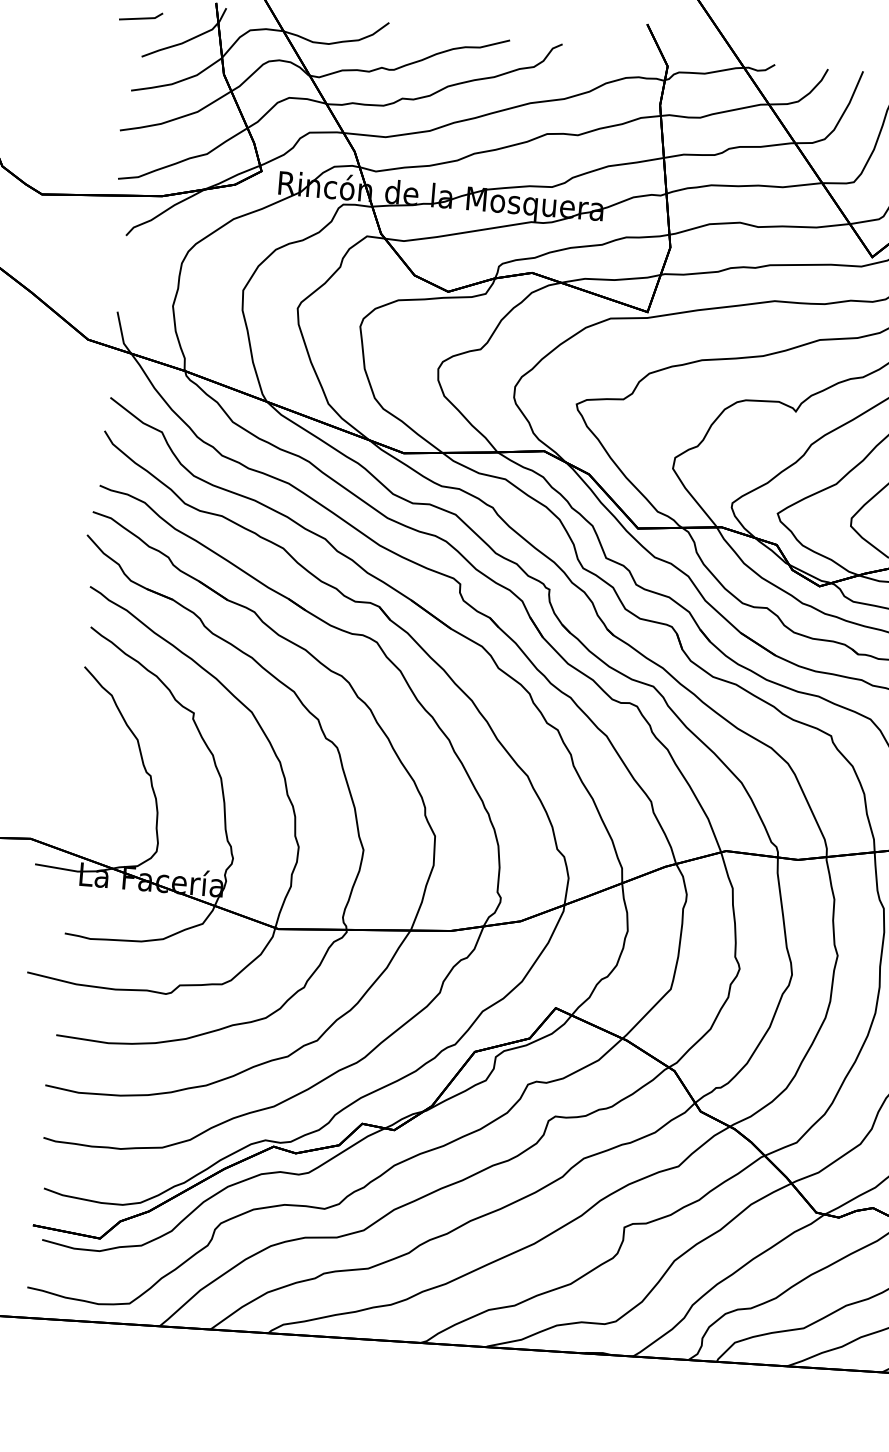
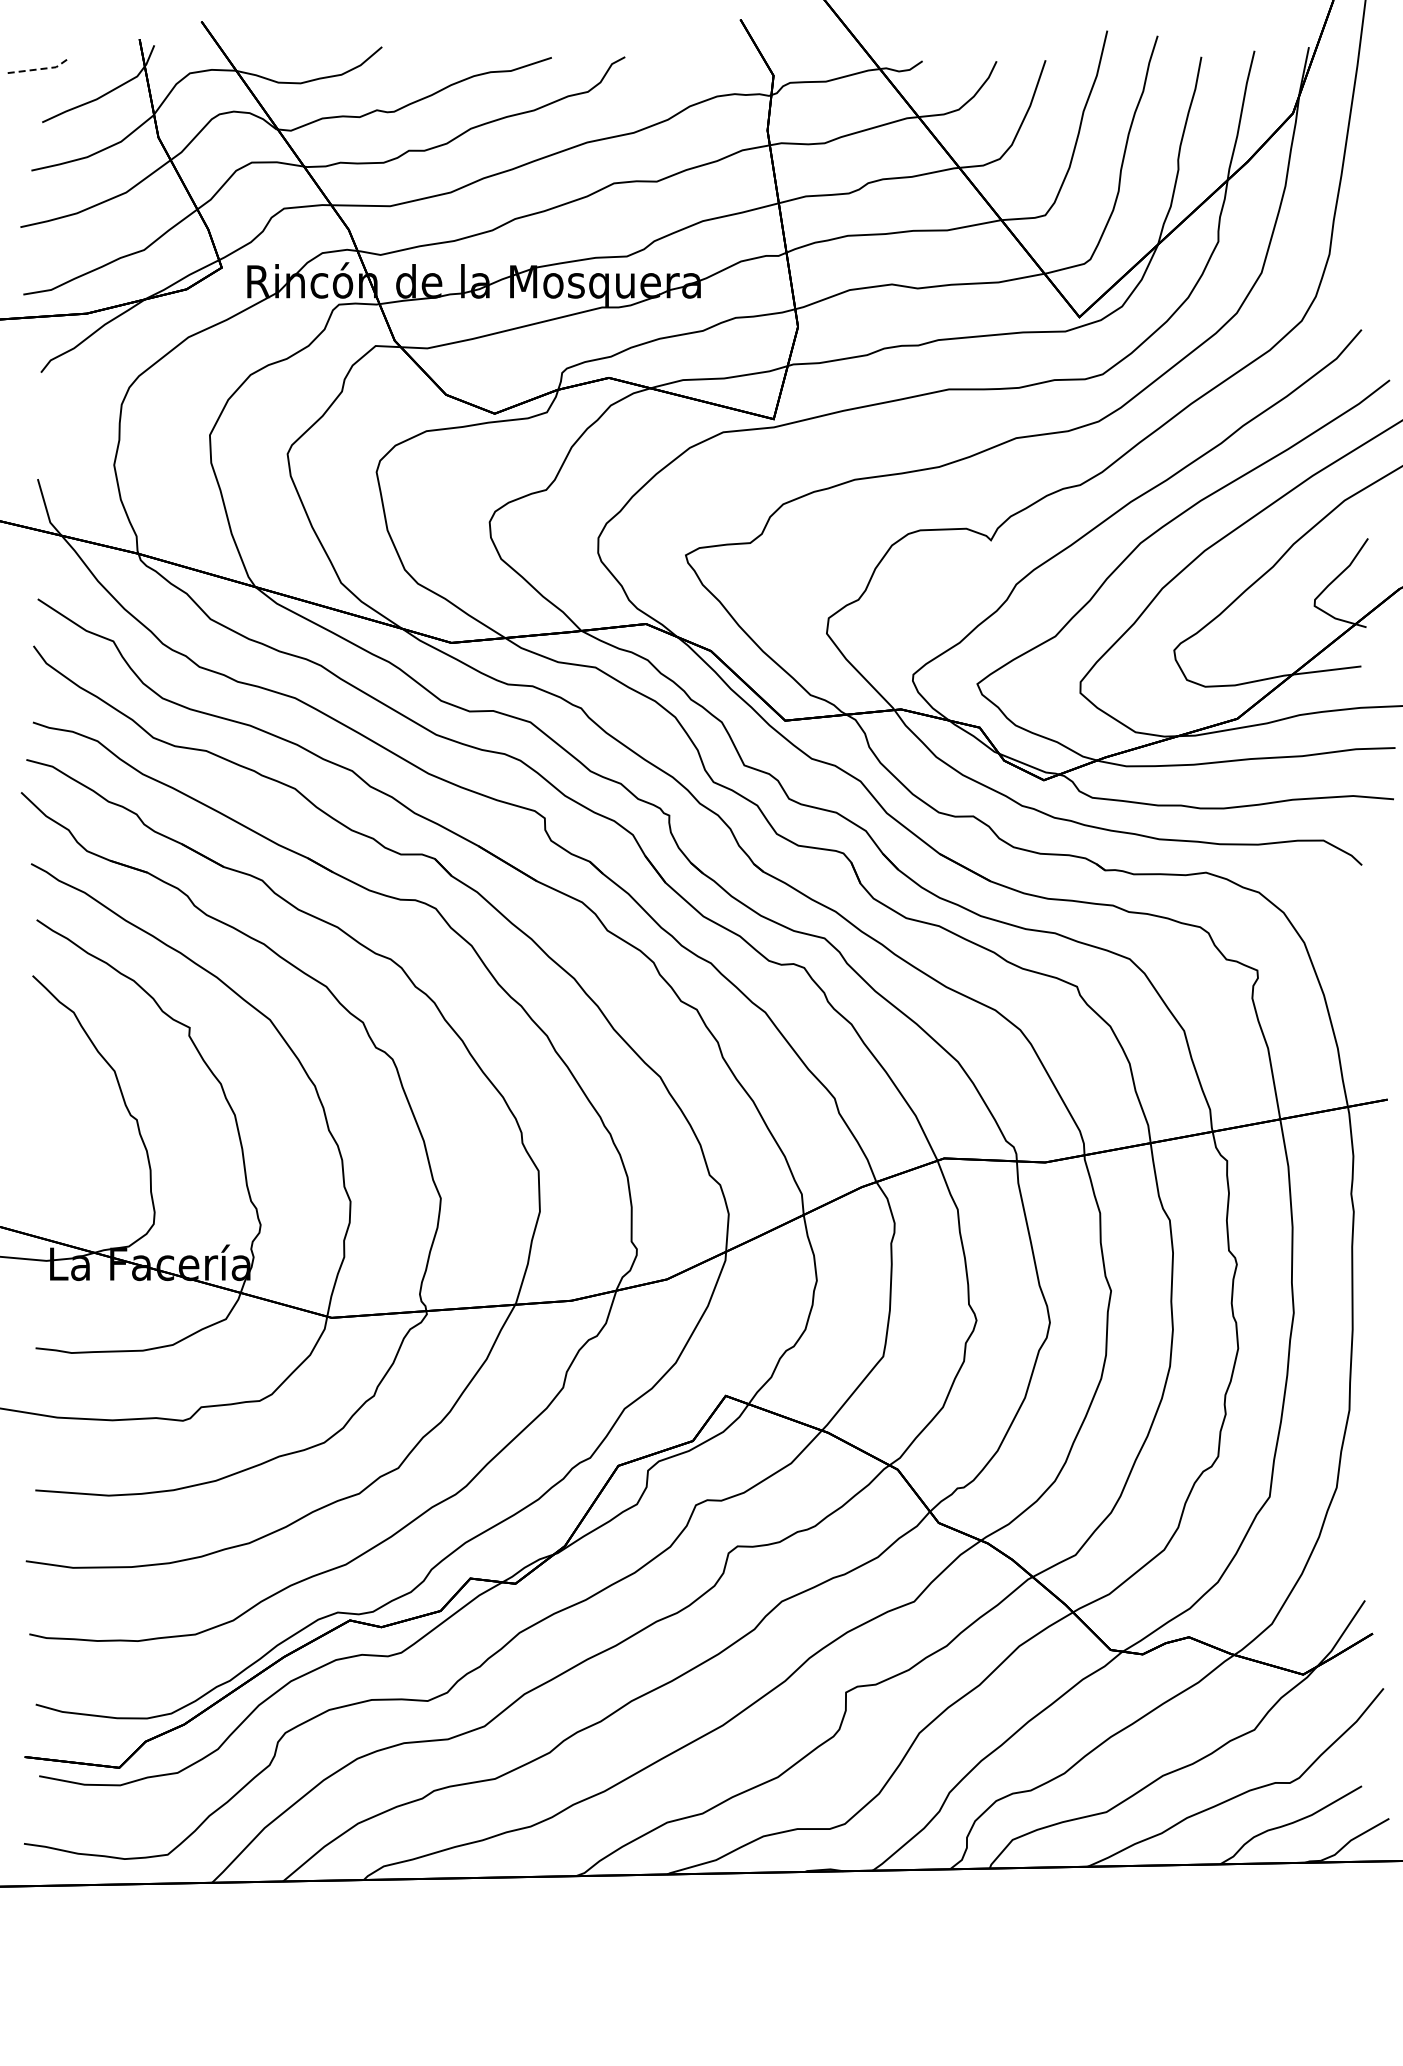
line: (142, 18) -> (38, 69), solid -> dashed

